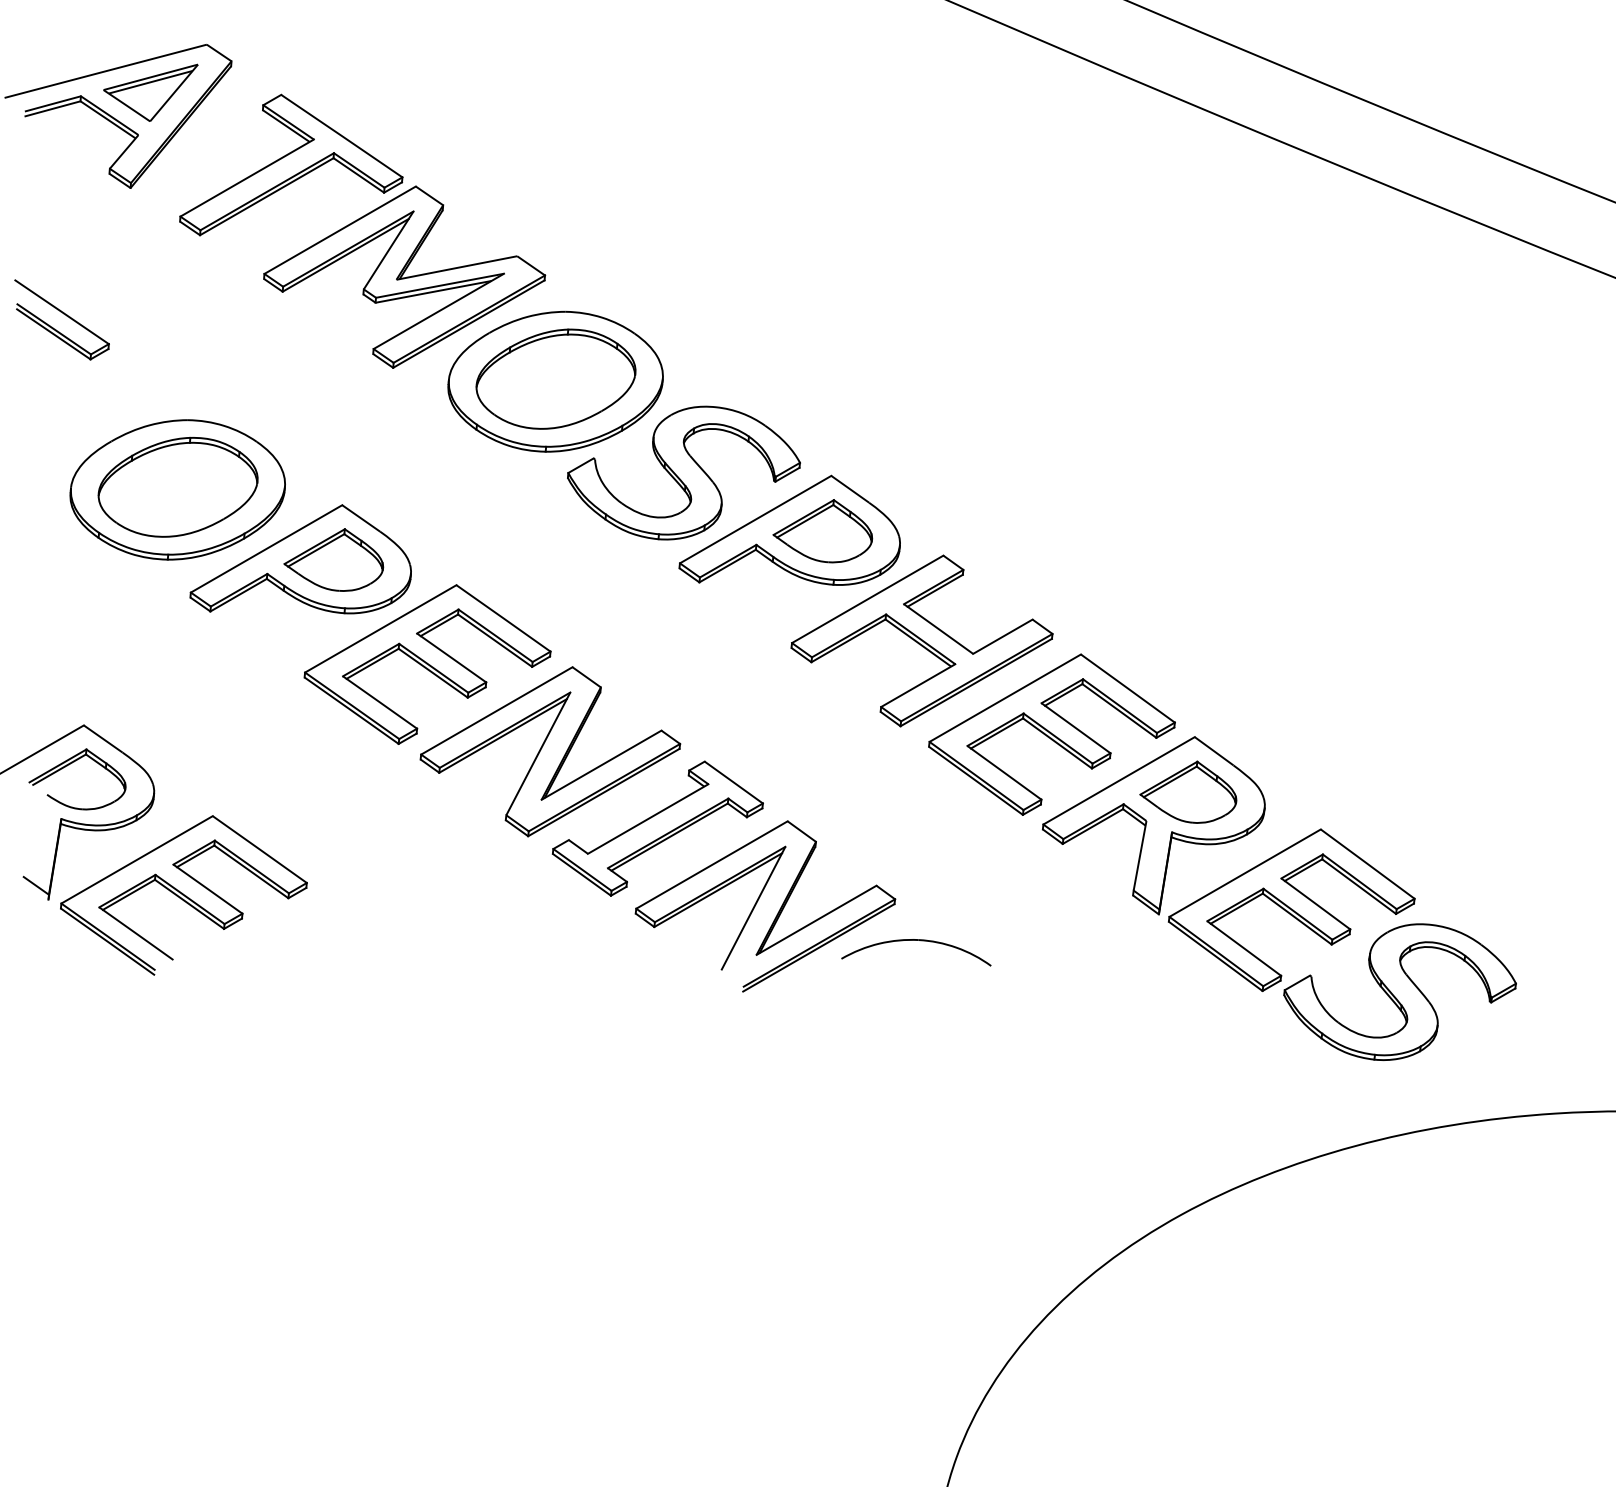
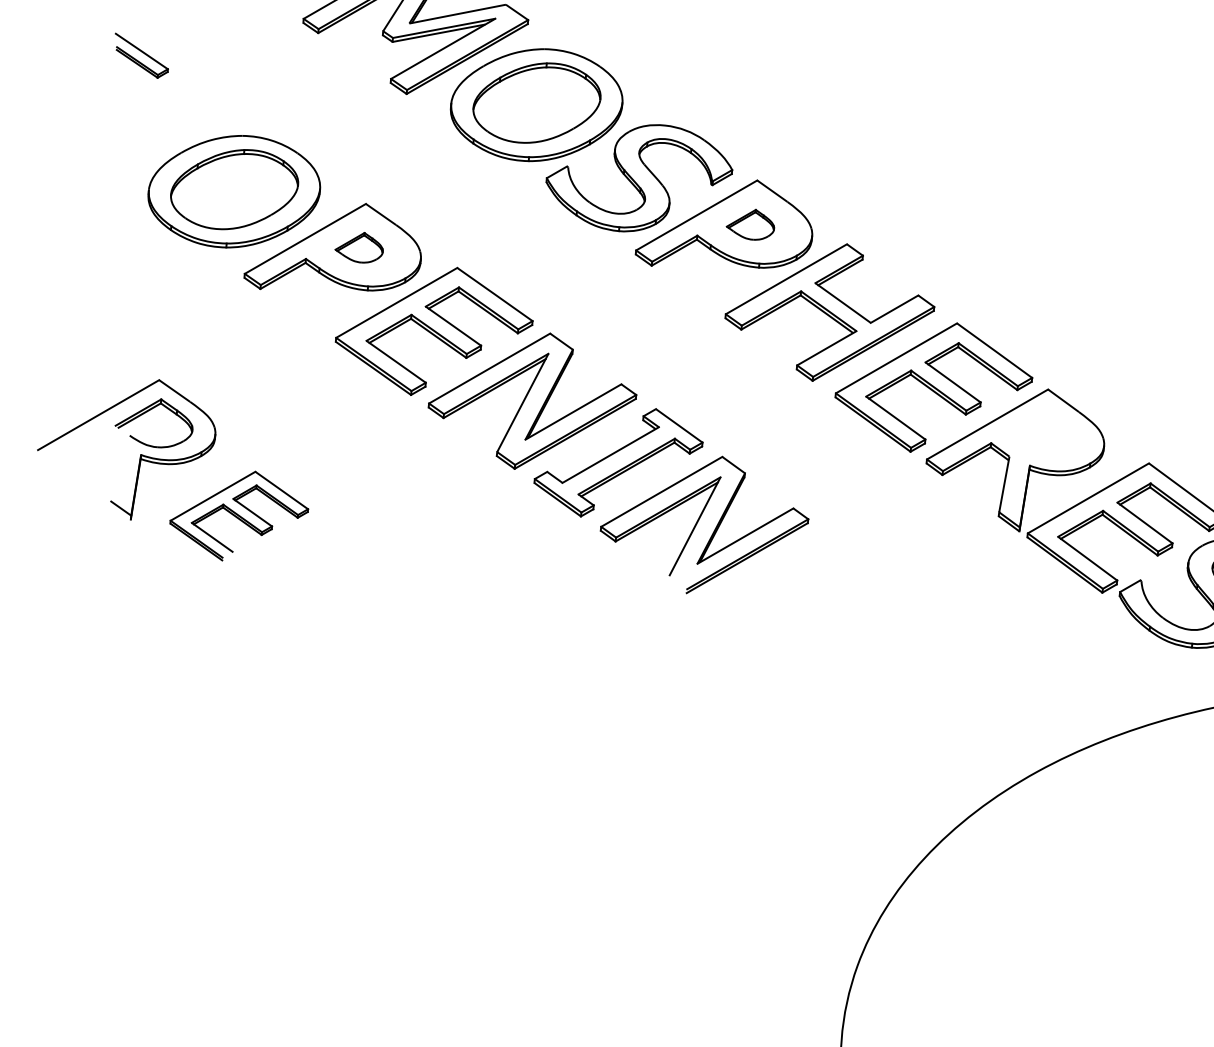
part: (61, 319) -> (141, 55), size x0.7
part: (822, 531) -> (750, 224), size x0.6
part: (333, 559) -> (358, 247), size x0.6
part: (1188, 791) -> (1043, 433), removed
part: (183, 895) -> (238, 516), size x0.7
part: (920, 941) -> (828, 553), removed

